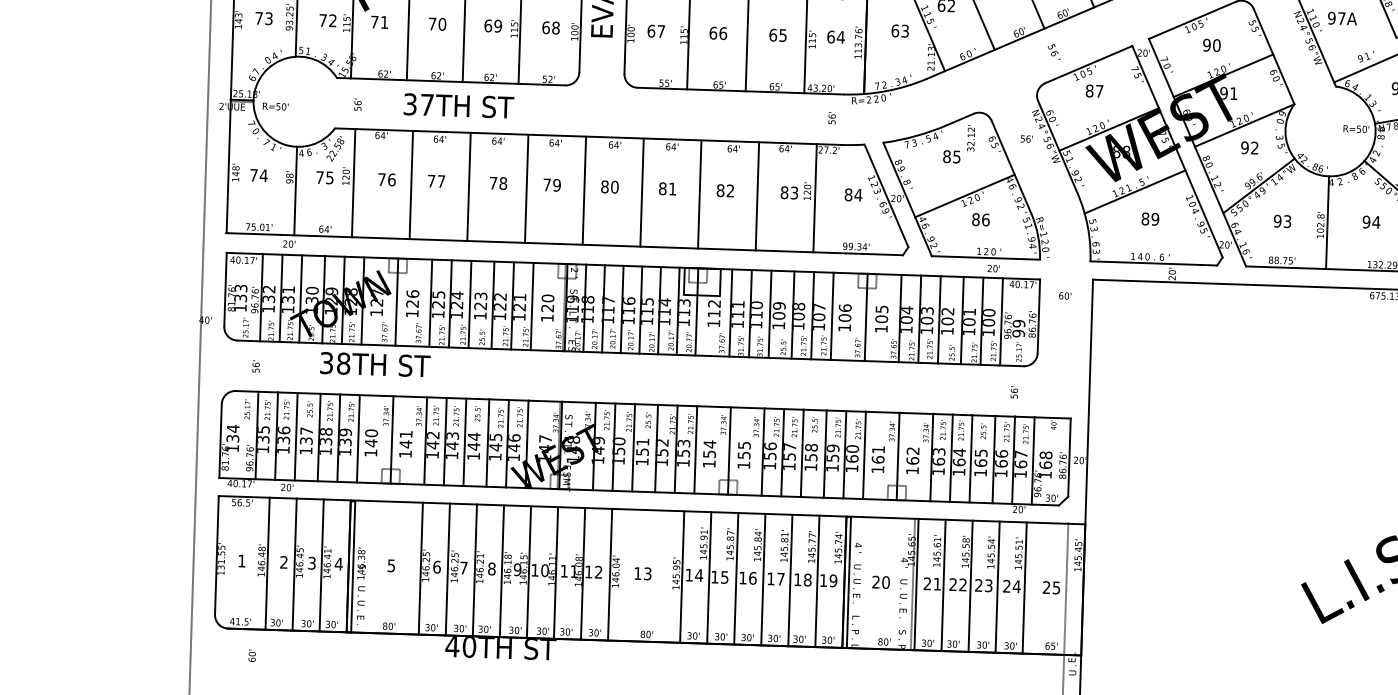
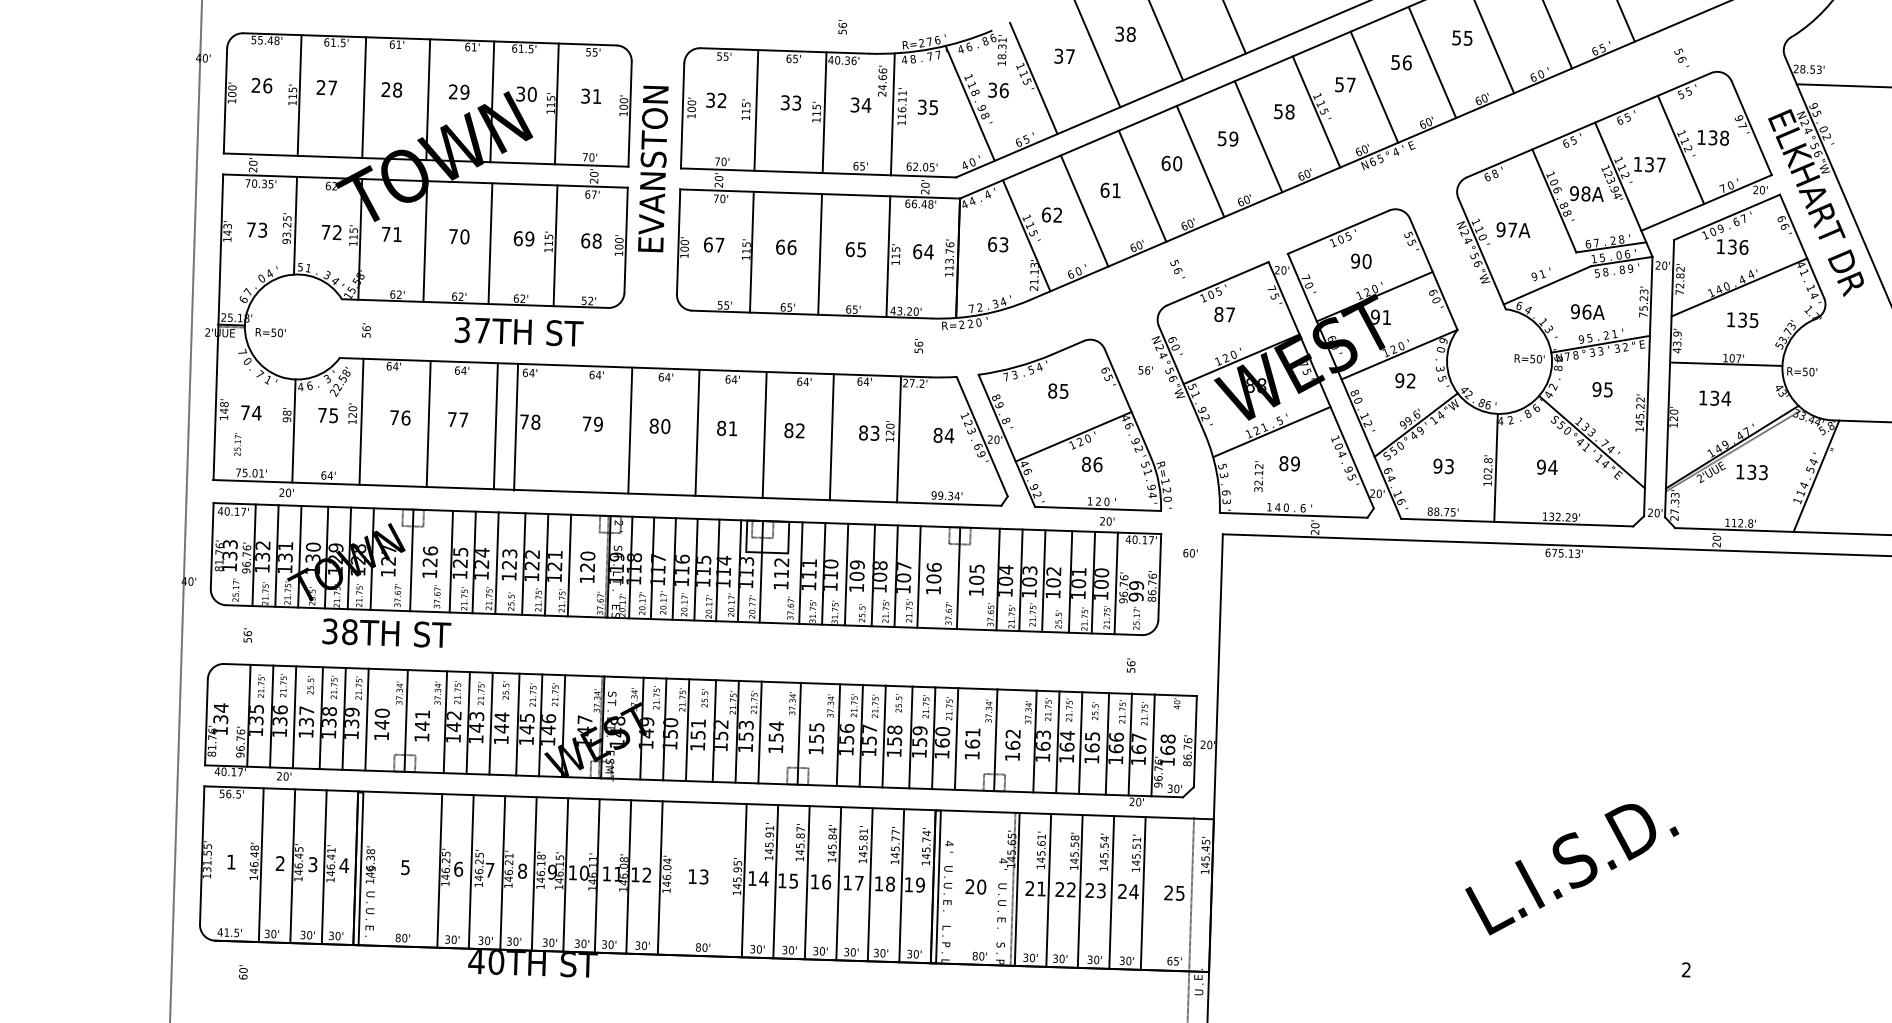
text: (458, 105) -> (518, 331), moved
text: (970, 138) -> (1258, 476), moved
line: (527, 188) -> (516, 427), moved
text: (247, 409) -> (237, 444), moved

